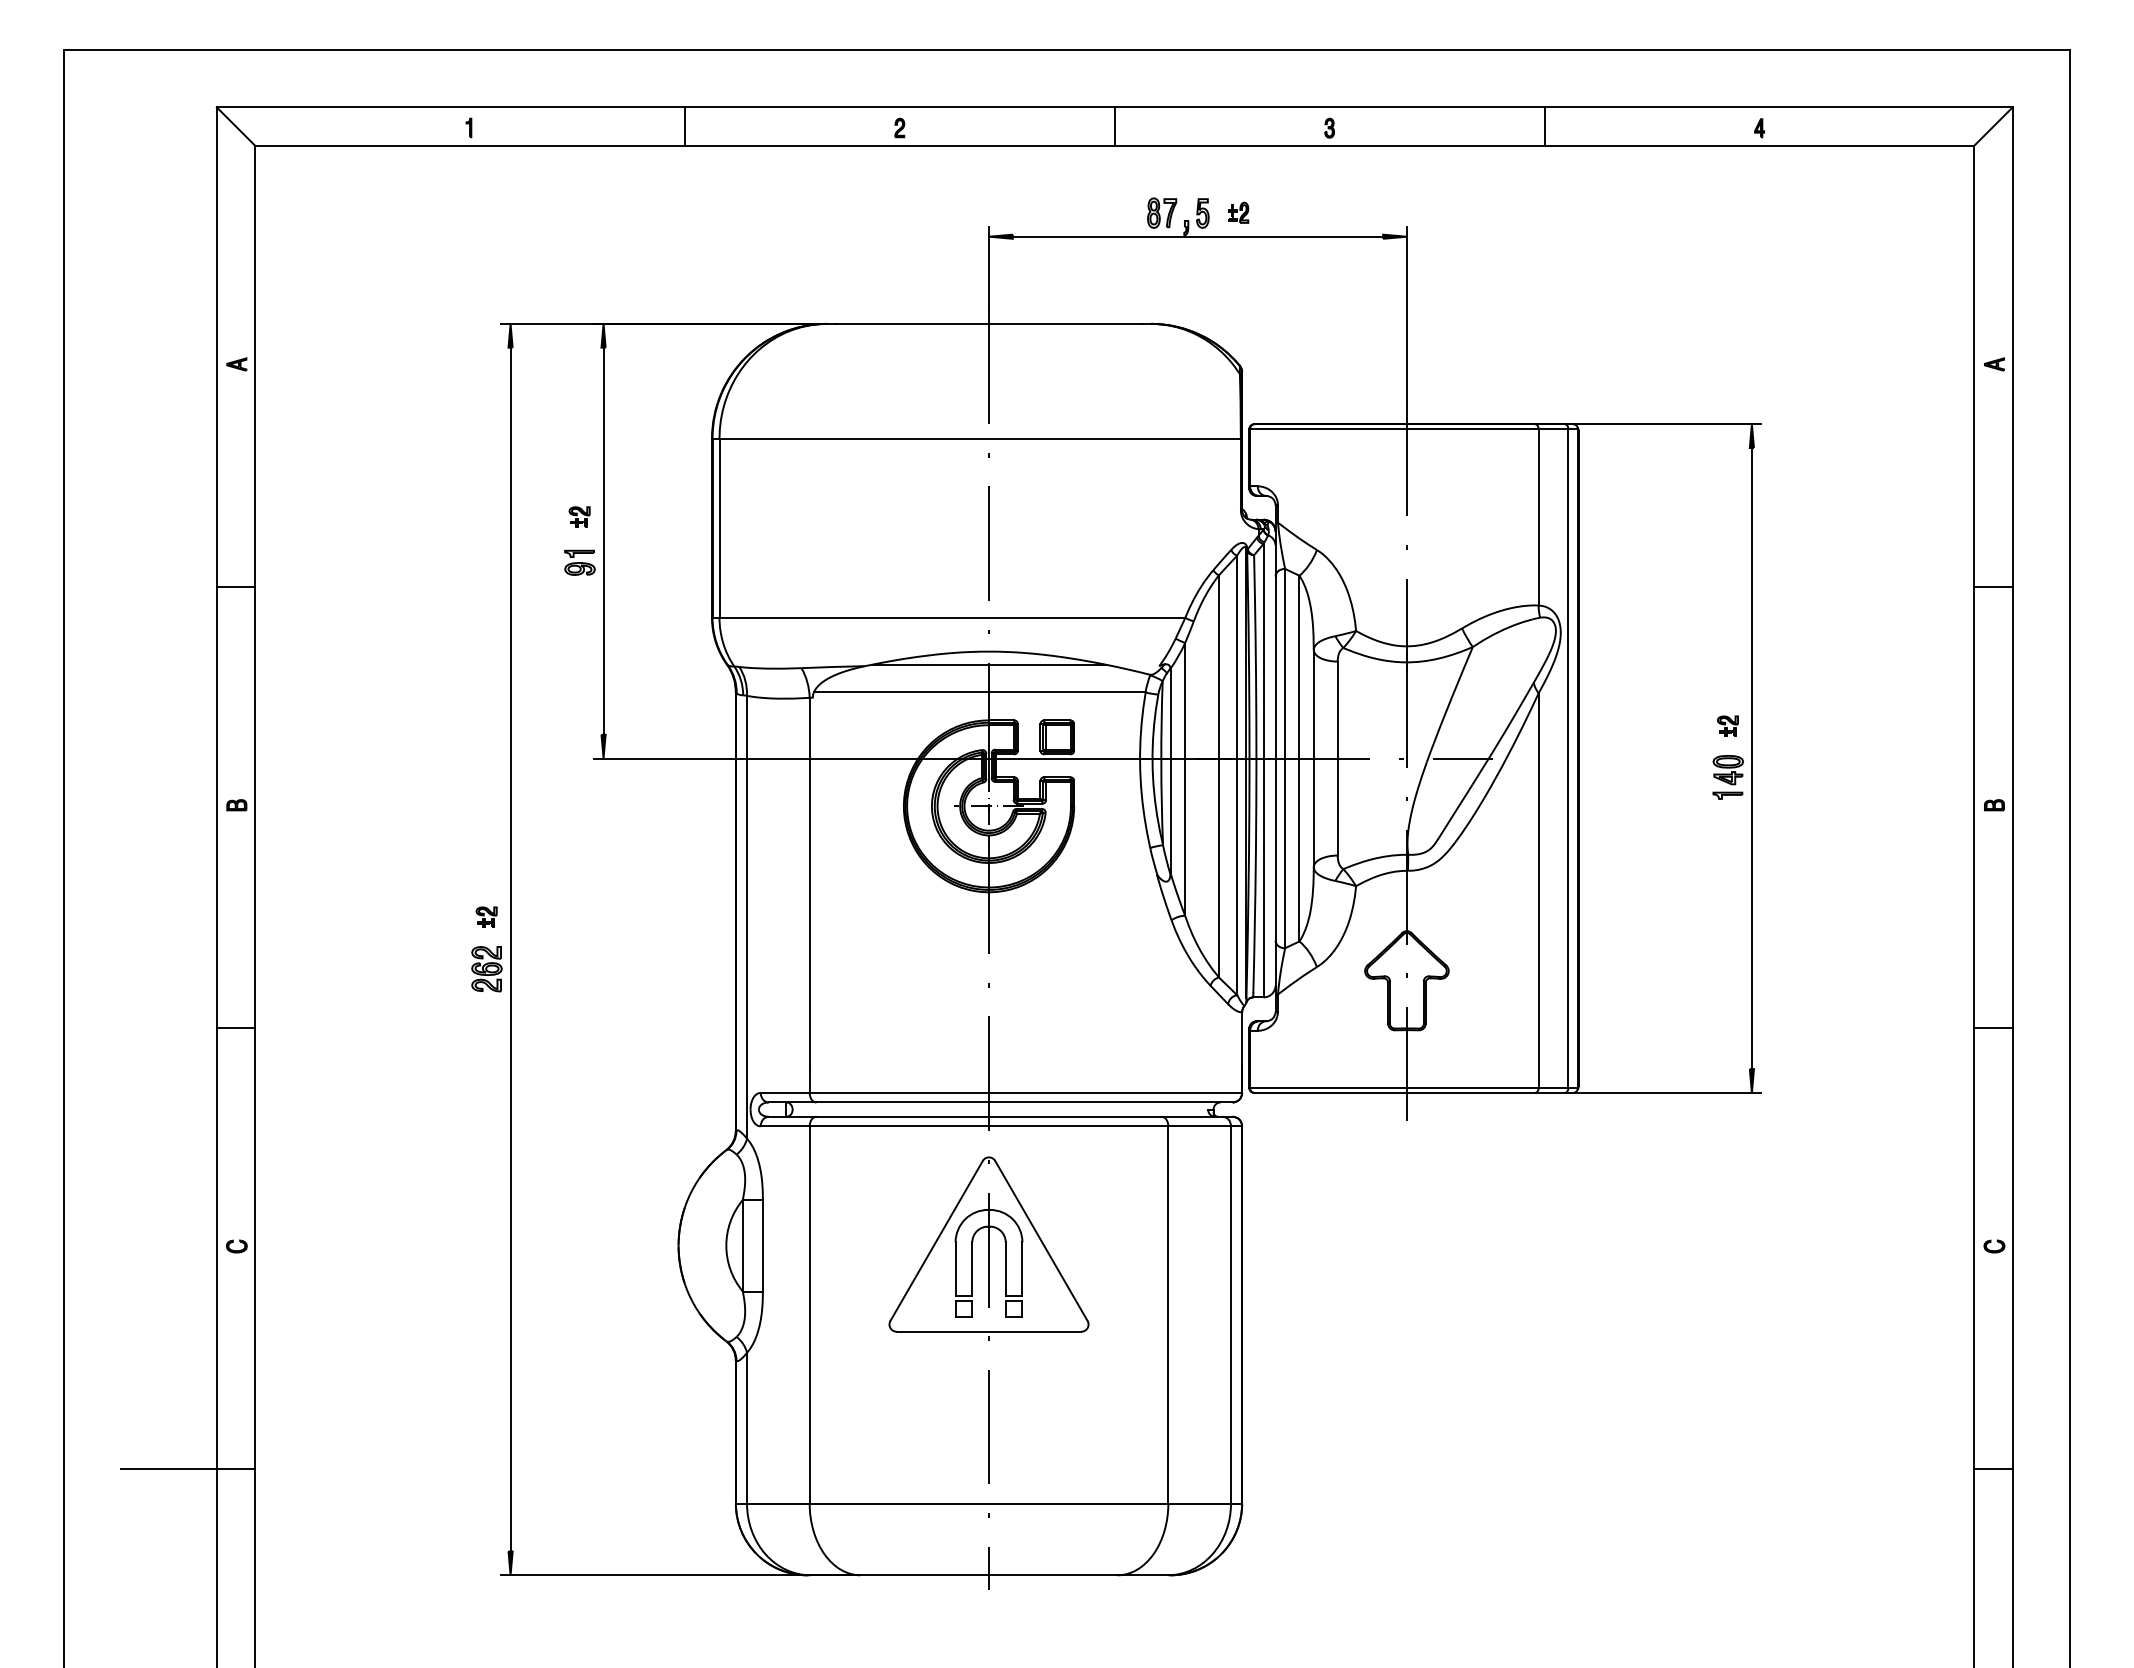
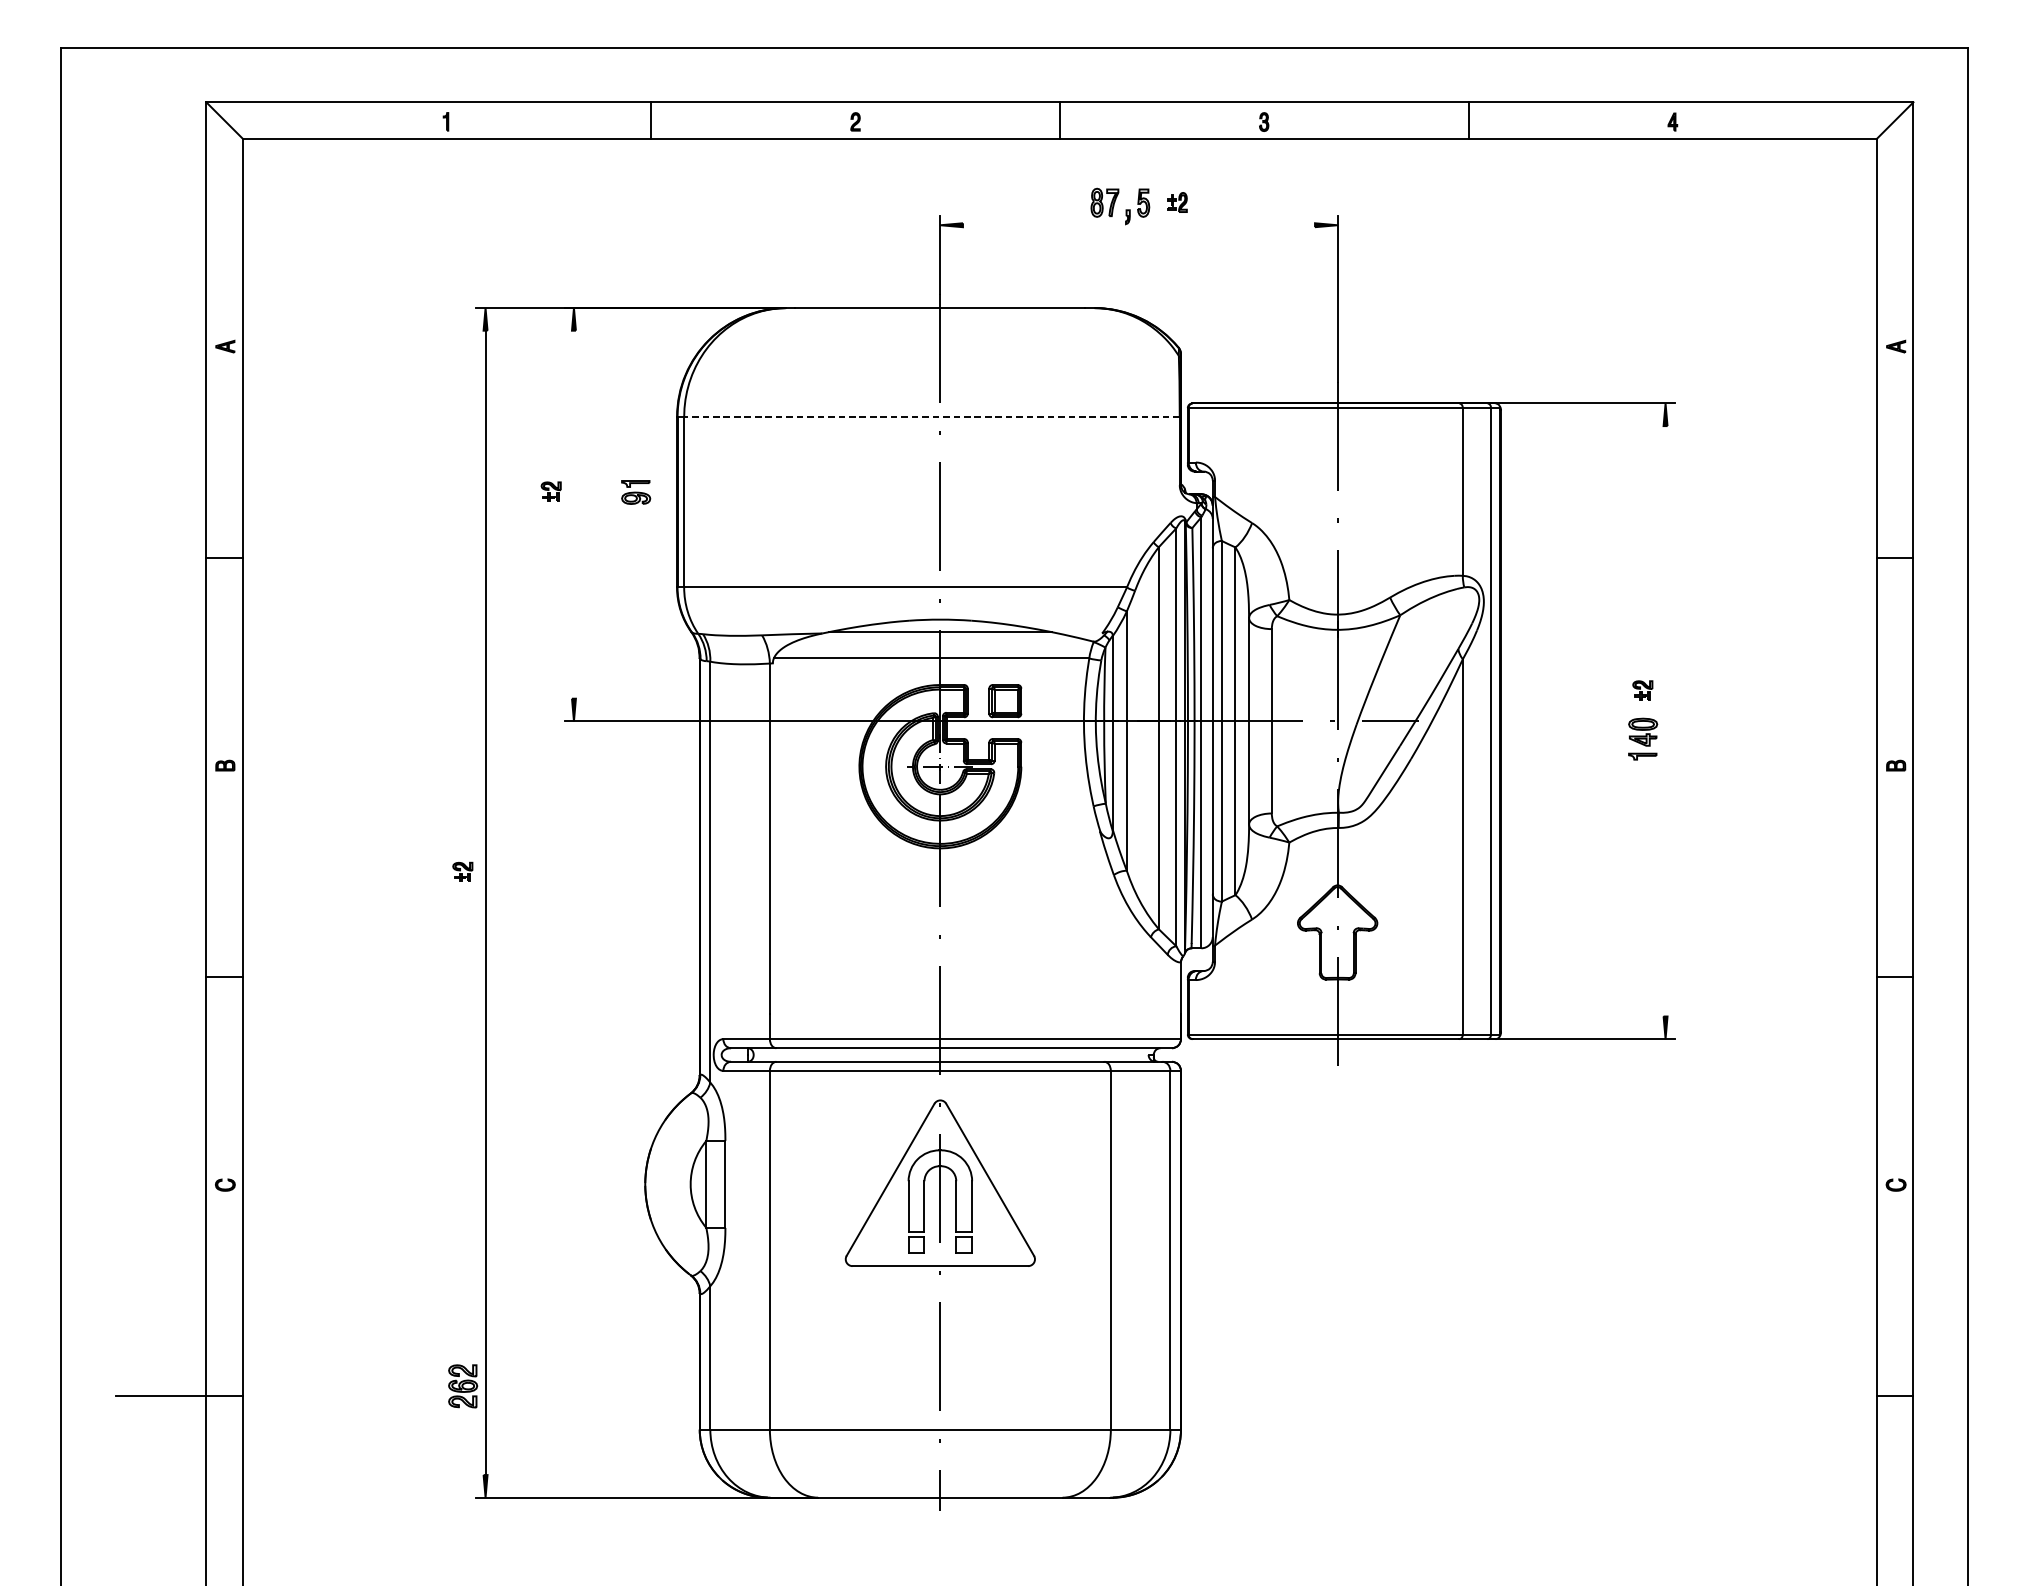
line: (1197, 236) -> (1138, 225), removed
line: (980, 438) -> (932, 417), solid -> dashed
line: (603, 540) -> (573, 513), removed
part: (579, 562) -> (635, 492), moved
line: (1751, 758) -> (1665, 721), removed
part: (486, 969) -> (462, 1386), moved

